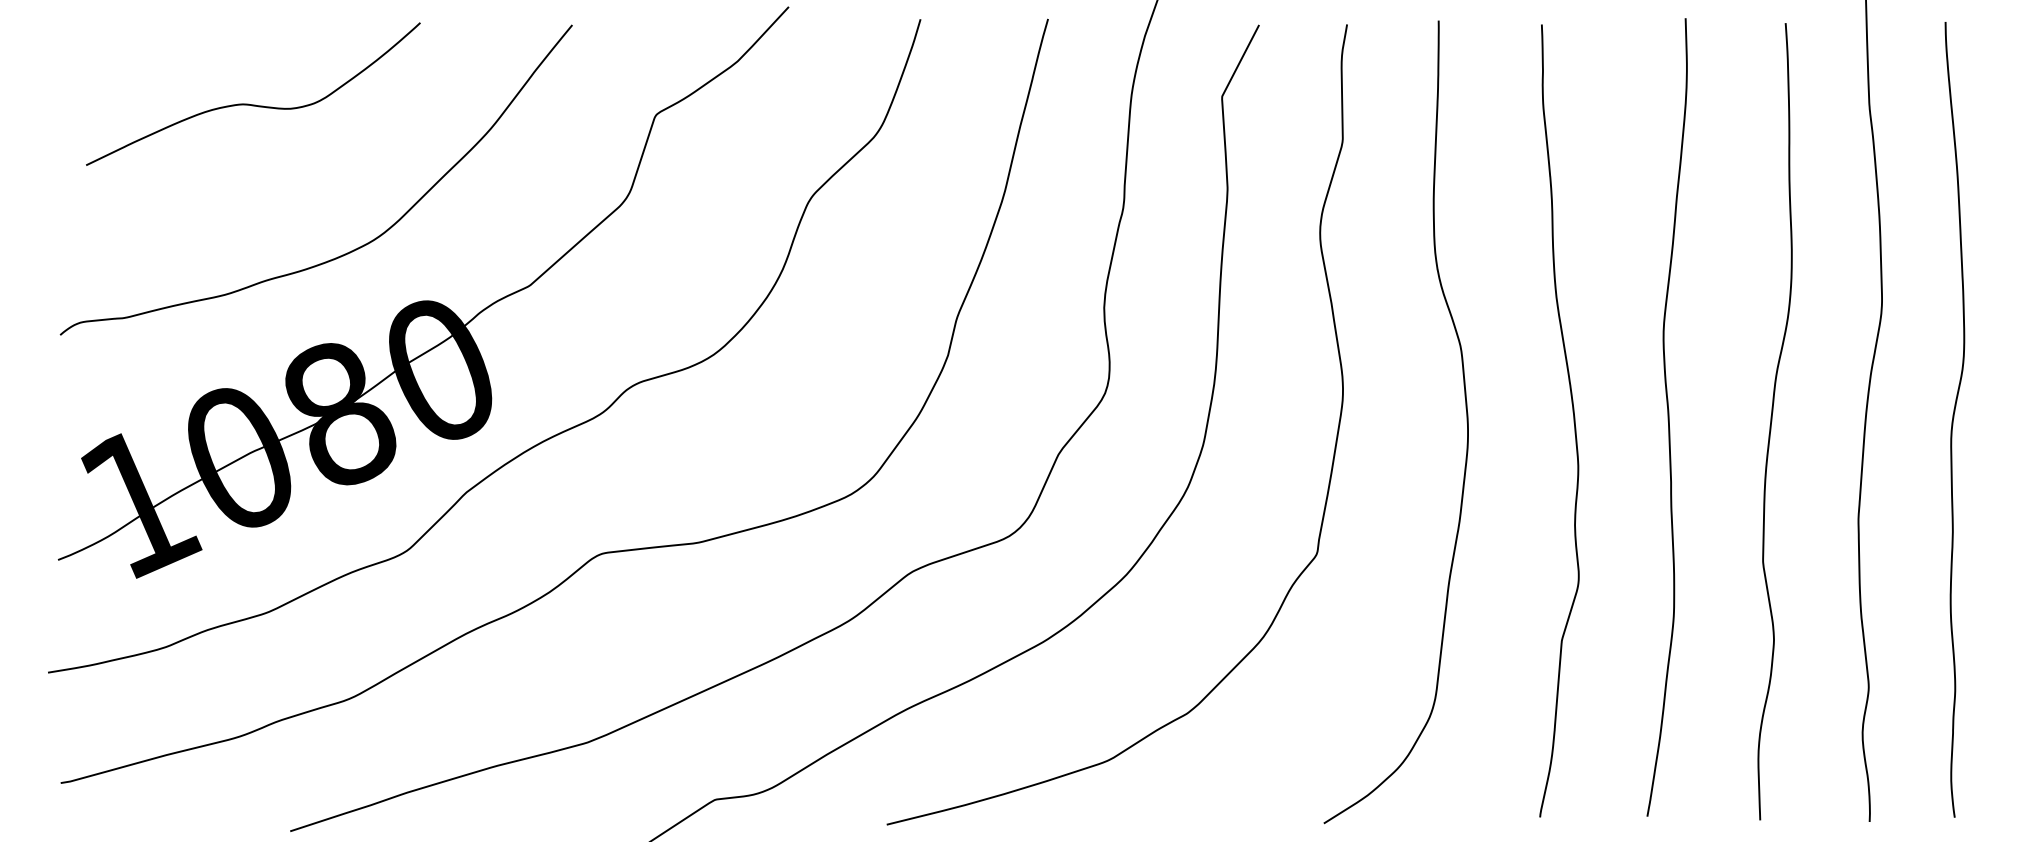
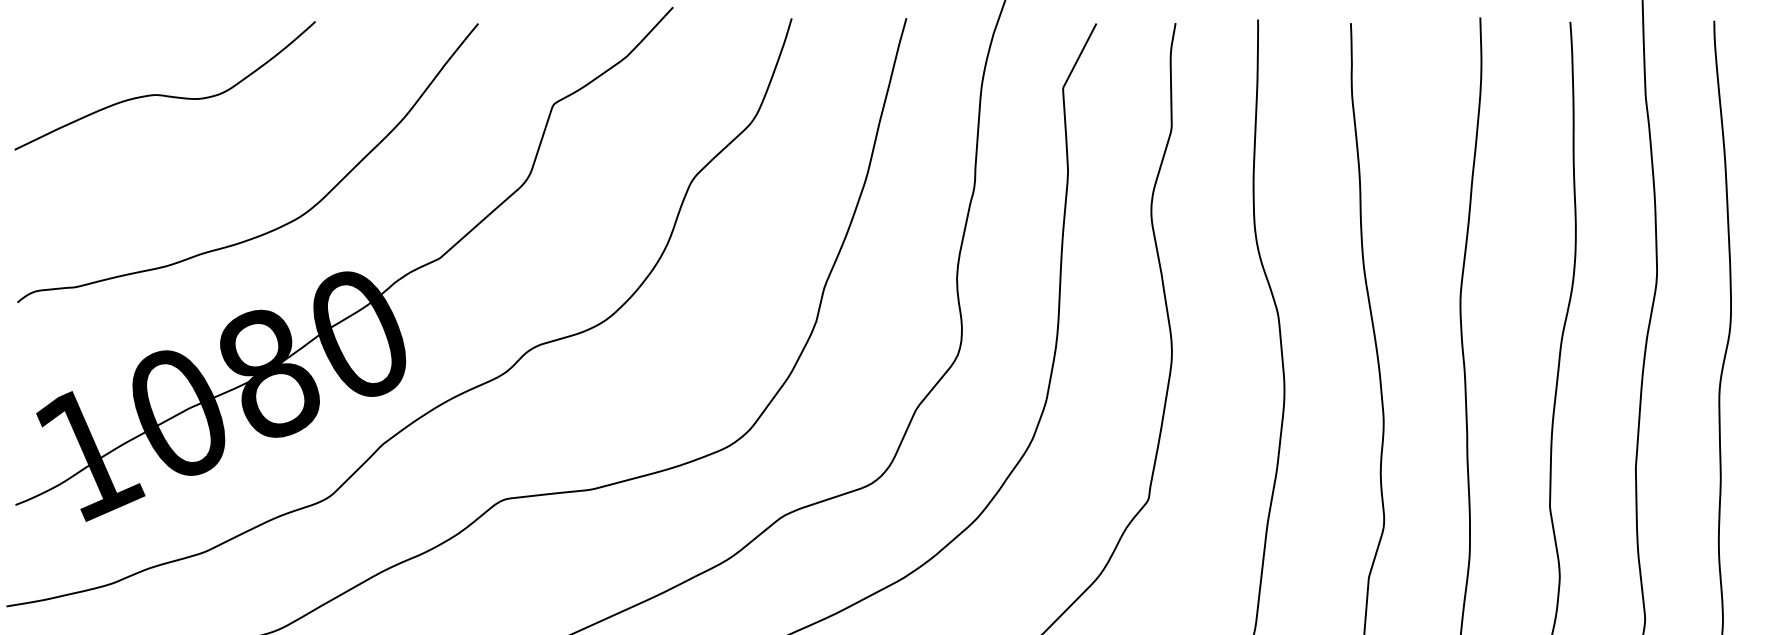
curve: (253, 104) -> (165, 95), moved

